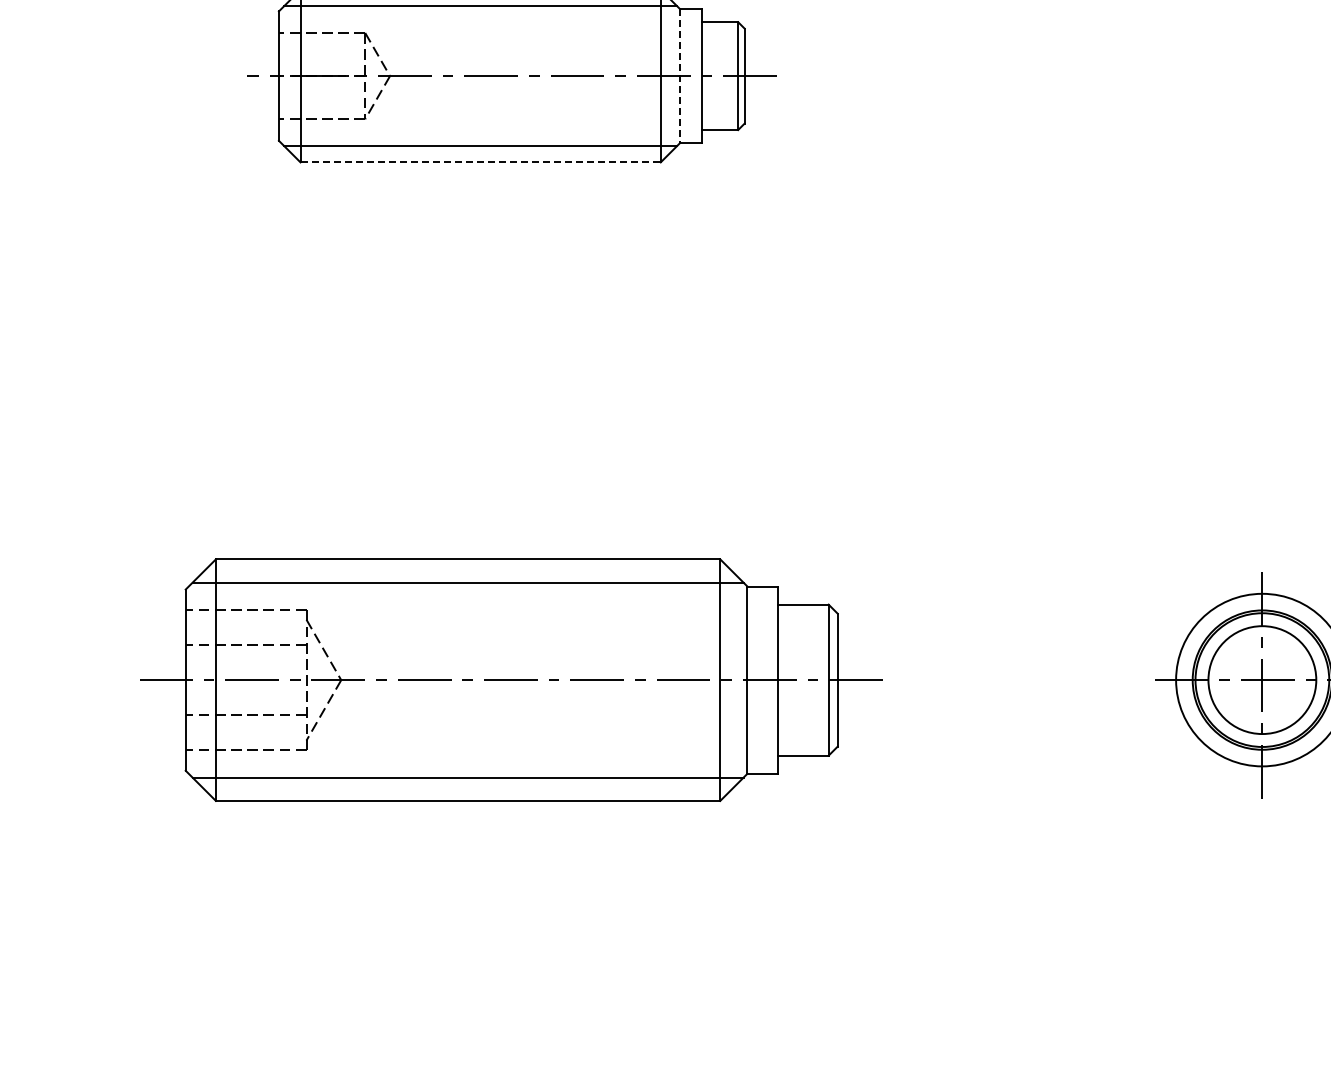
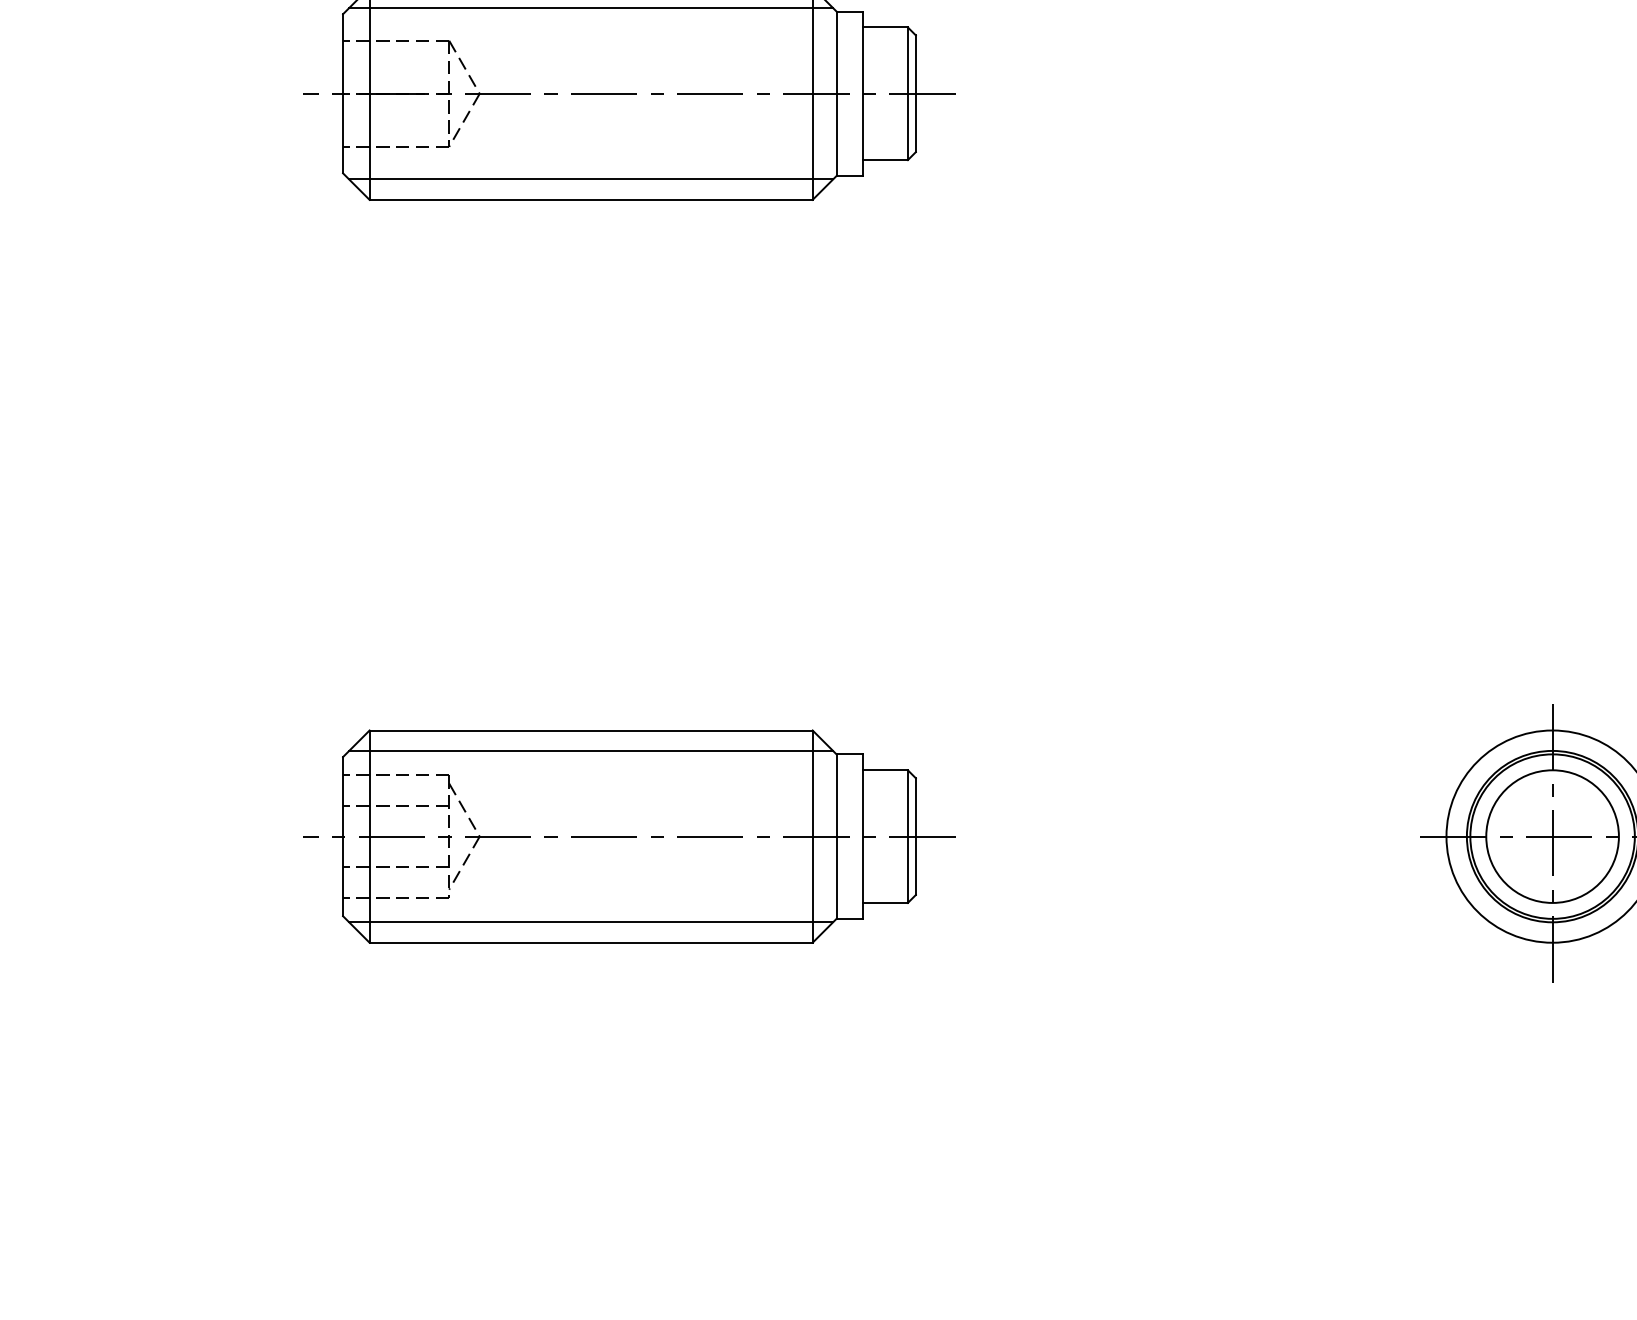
line: (680, 76) -> (836, 94), dashed -> solid
line: (481, 162) -> (592, 200), dashed -> solid
part: (511, 679) -> (629, 835), size x0.71

